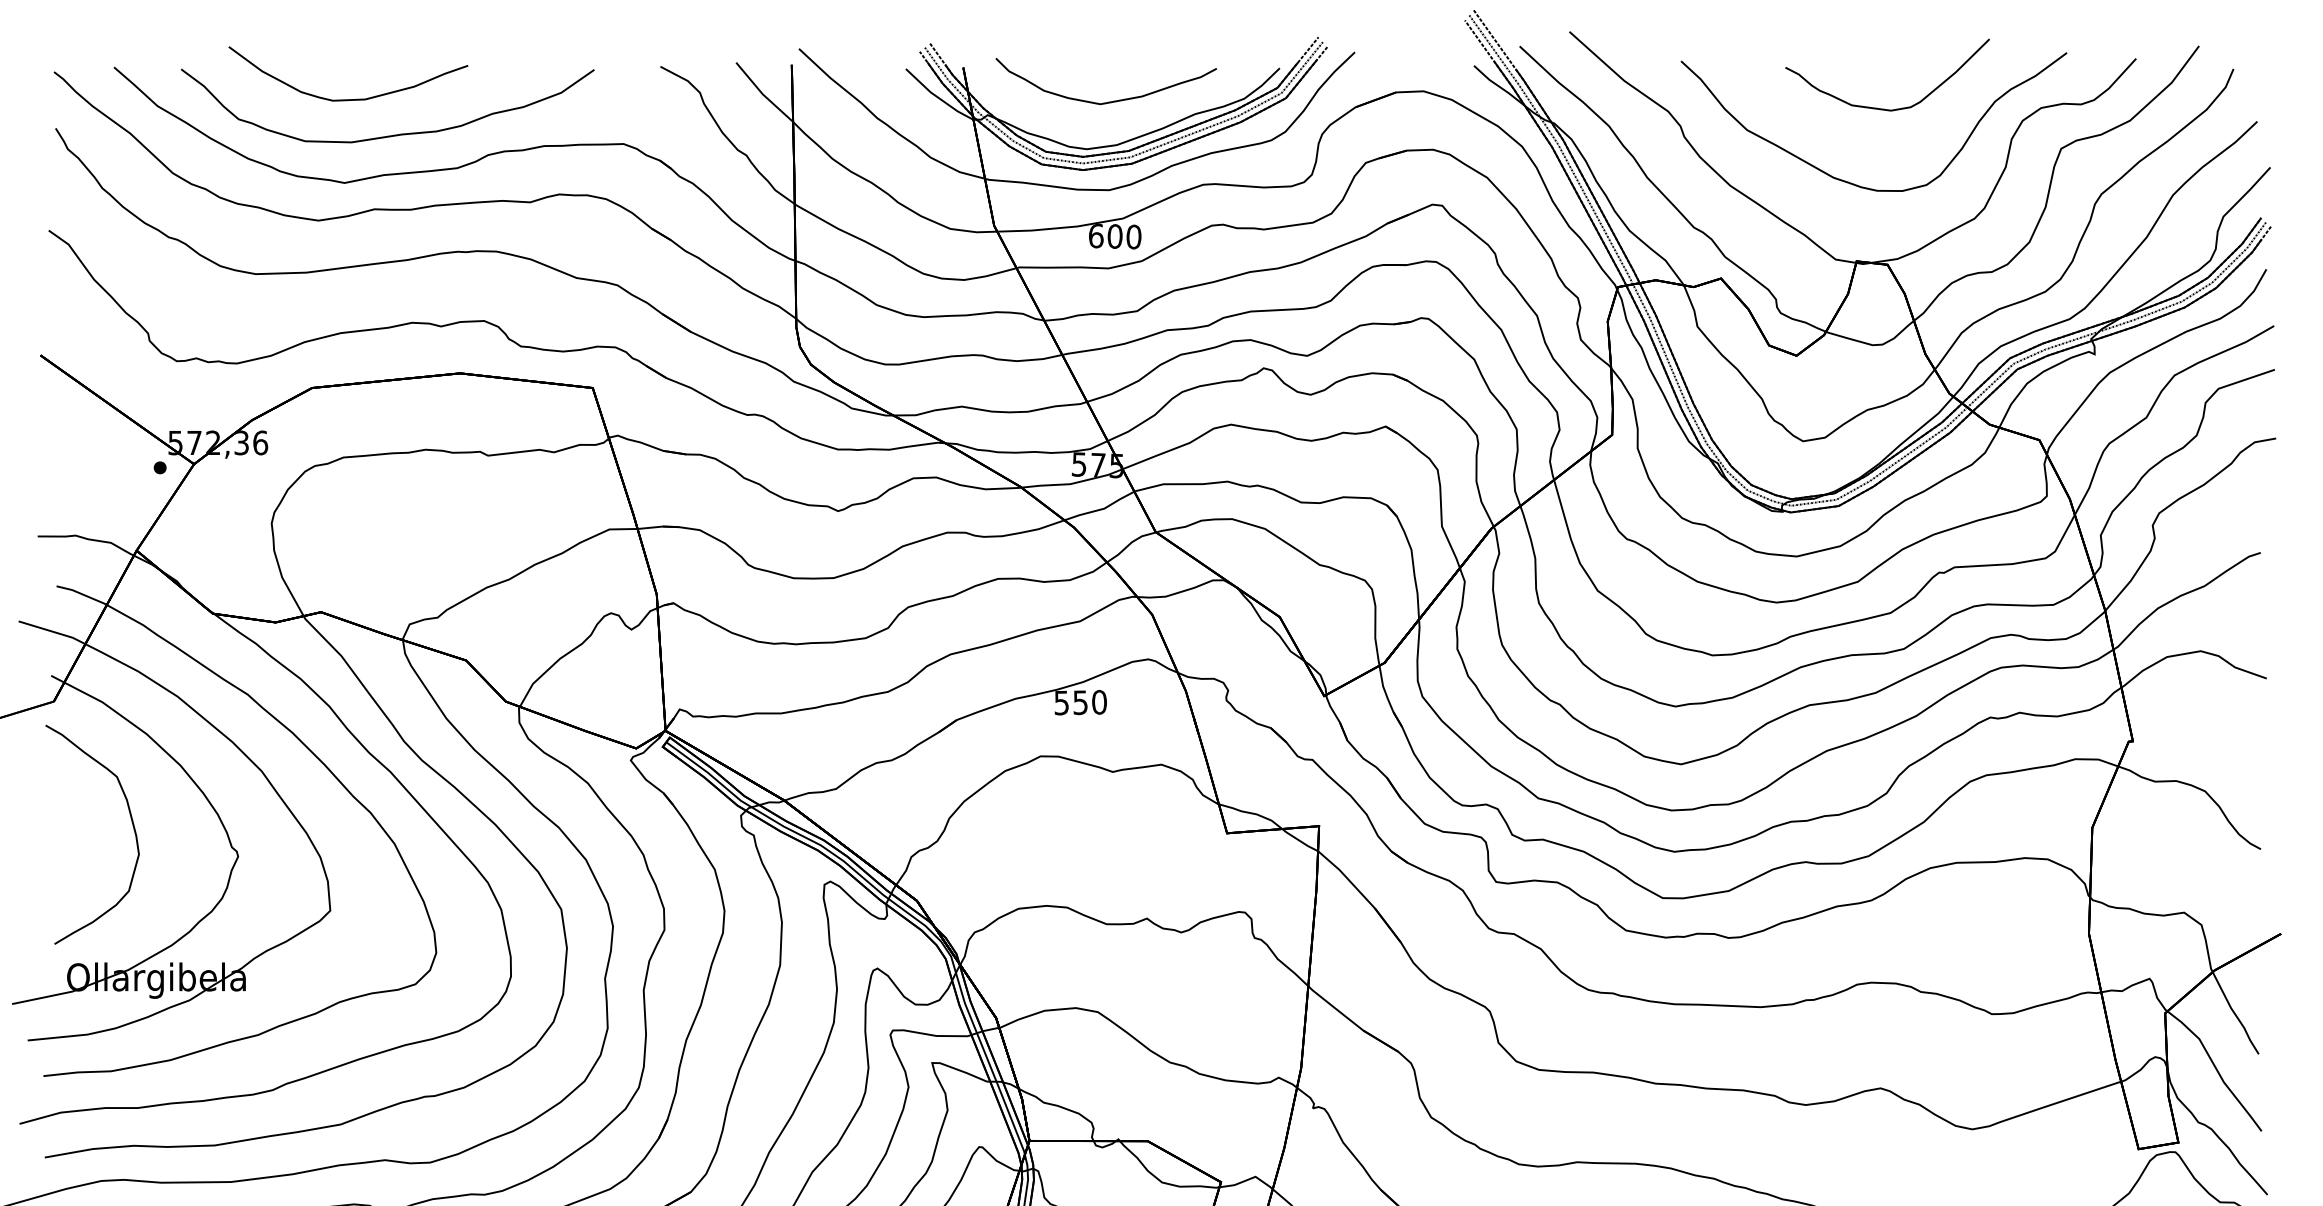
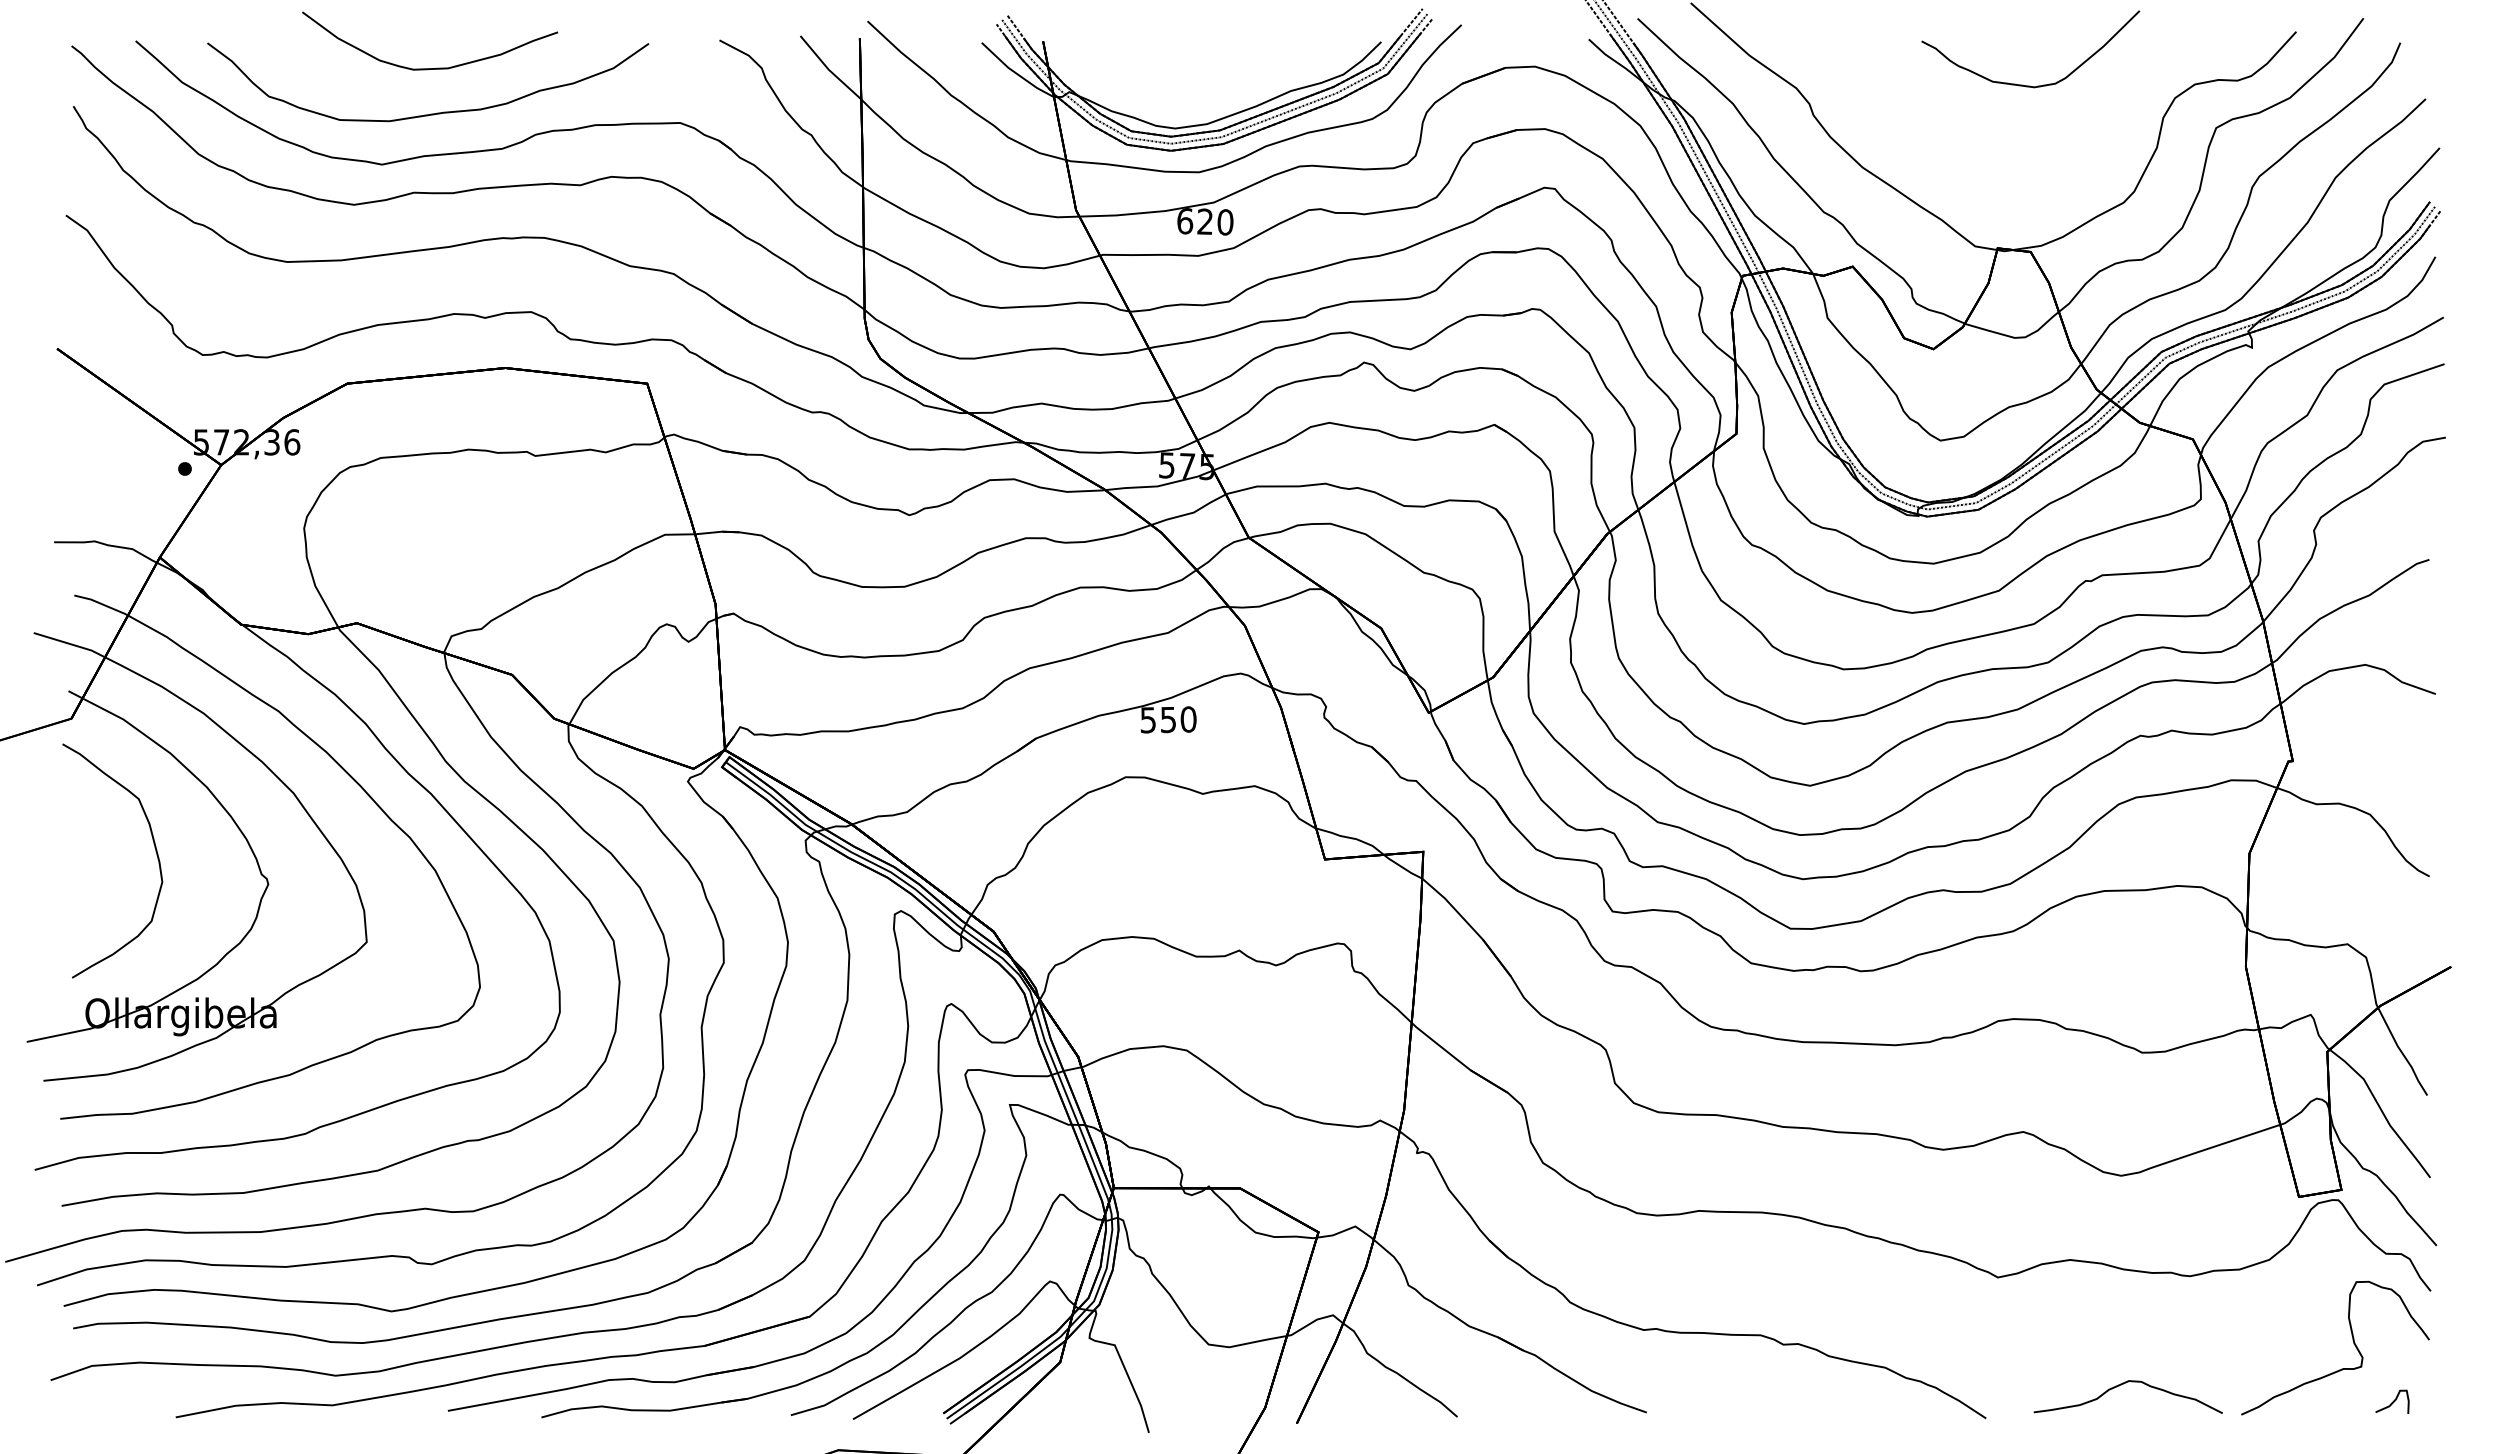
part: (354, 98) -> (436, 67), moved
part: (1108, 101) -> (1198, 77), removed
part: (1849, 181) -> (1990, 163), removed
text: (1115, 236) -> (1205, 221), 600 -> 620

